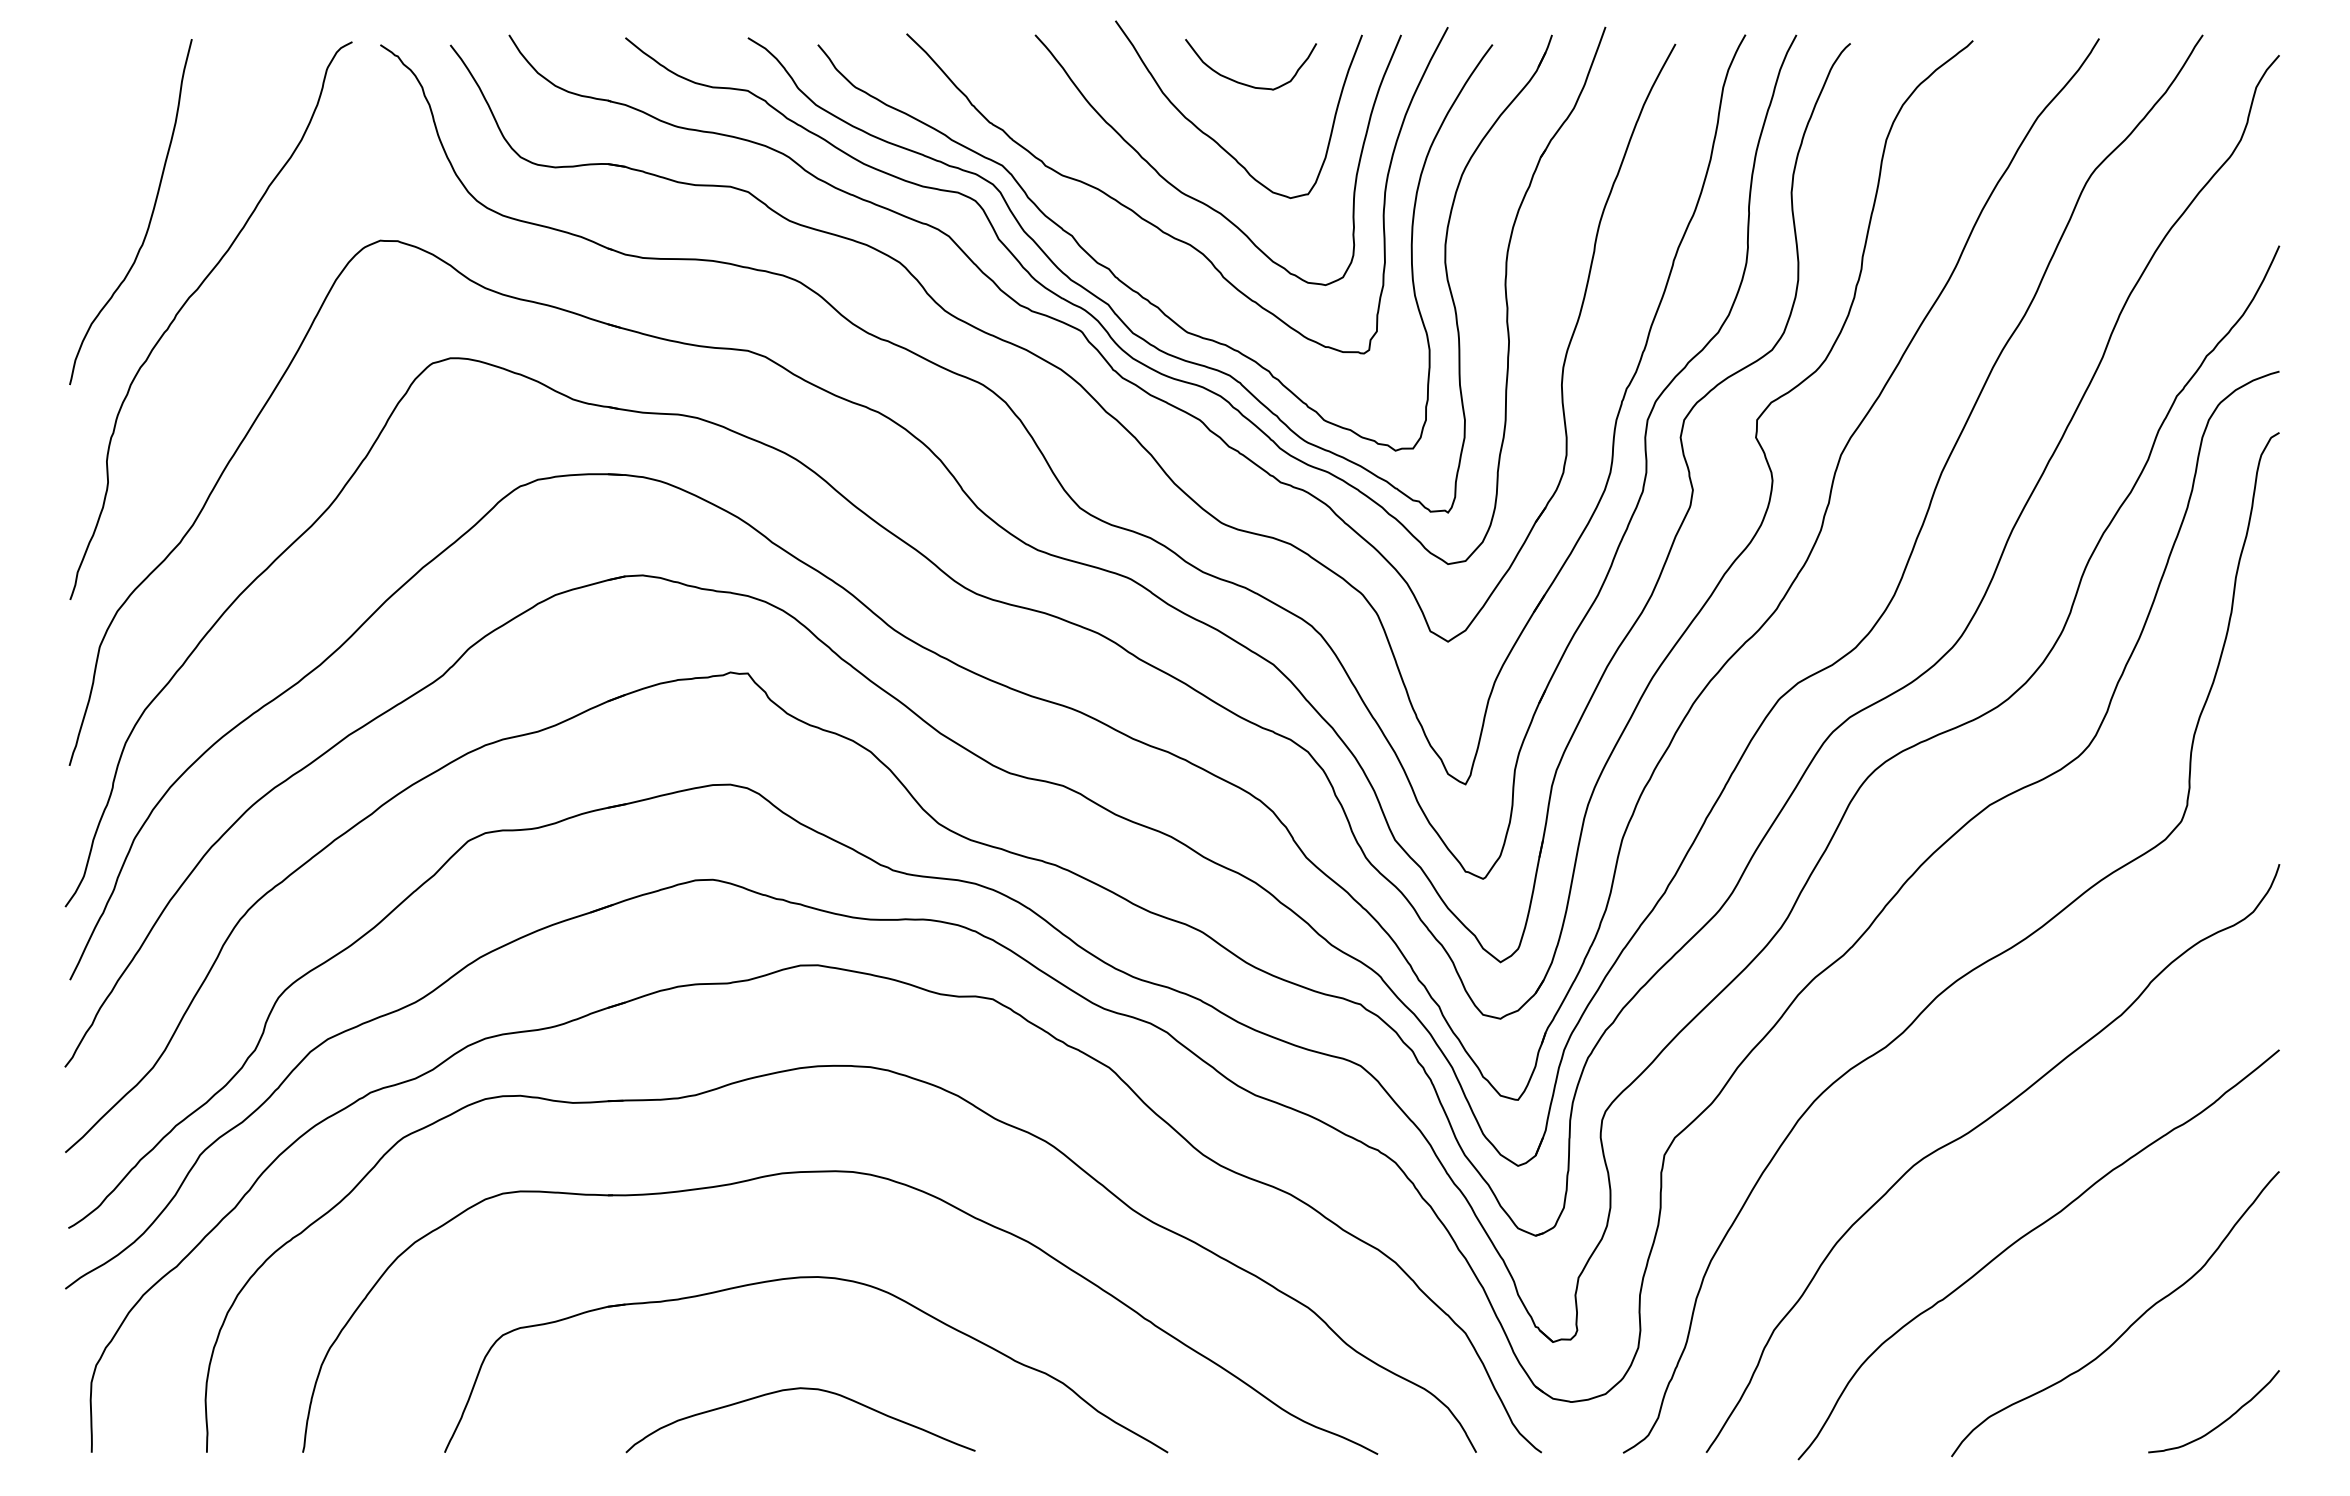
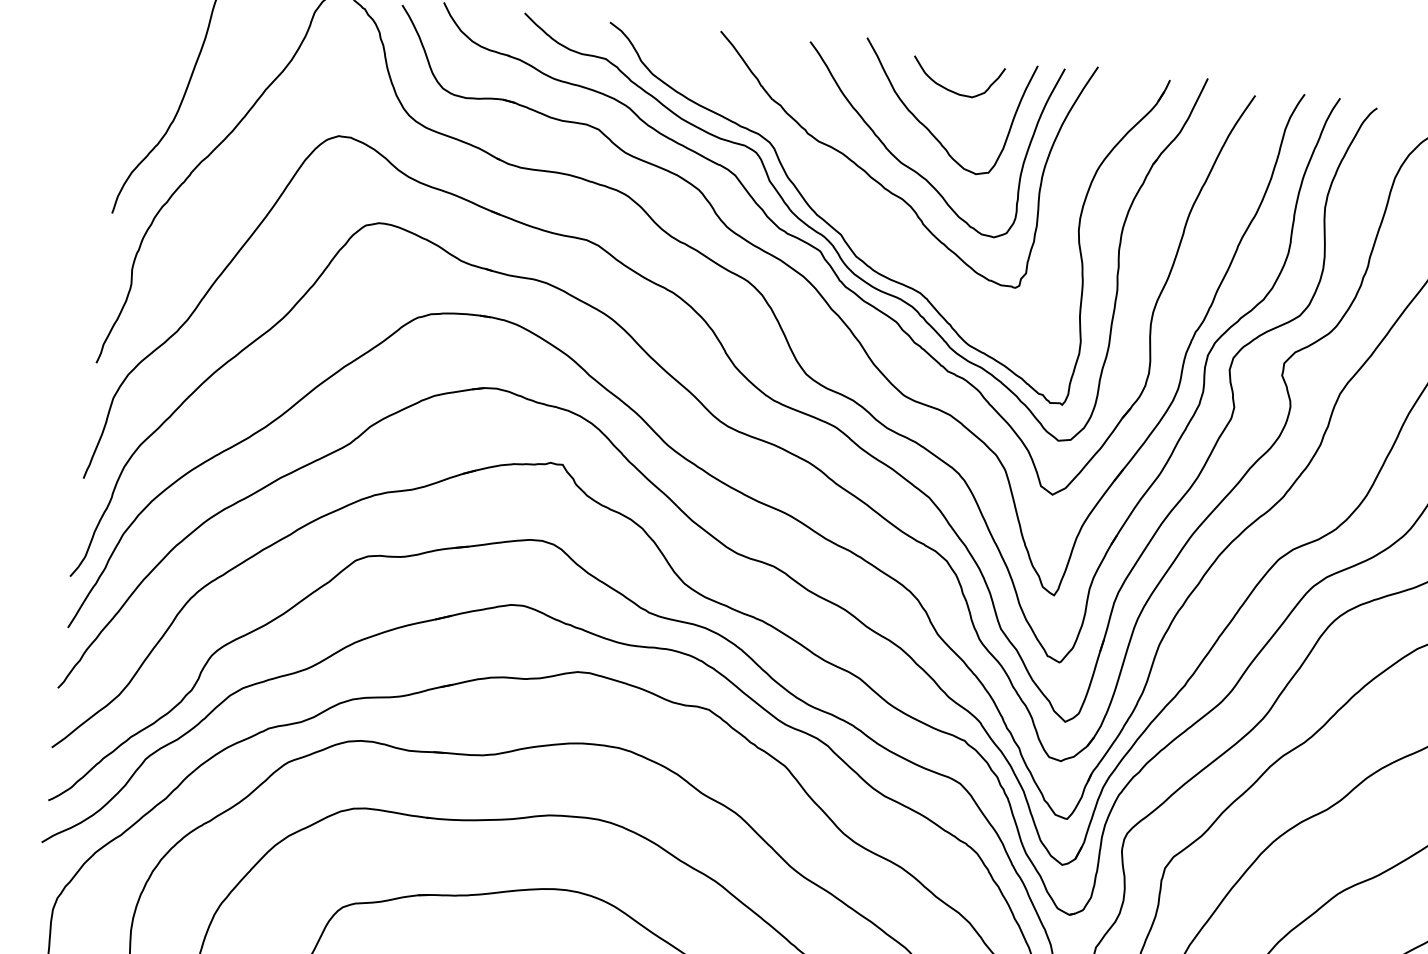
curve: (1128, 285) -> (856, 222), removed

